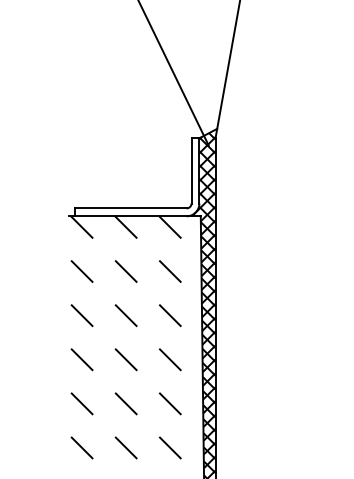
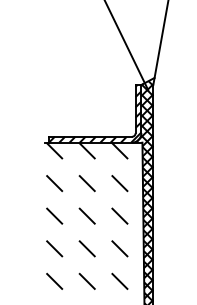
hatch: (137, 177) -> (95, 113), added

